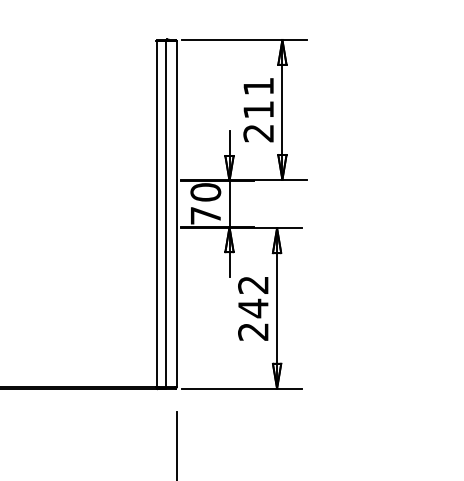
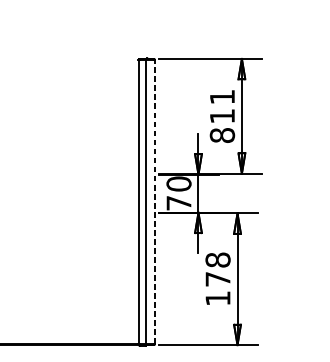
text: (258, 133) -> (222, 135), 211 -> 811
line: (176, 214) -> (154, 202), solid -> dashed
text: (253, 307) -> (218, 278), 242 -> 178

